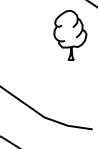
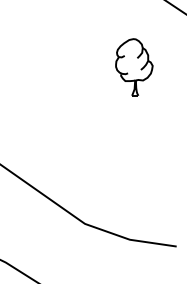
part: (70, 34) -> (134, 65), size x0.6

